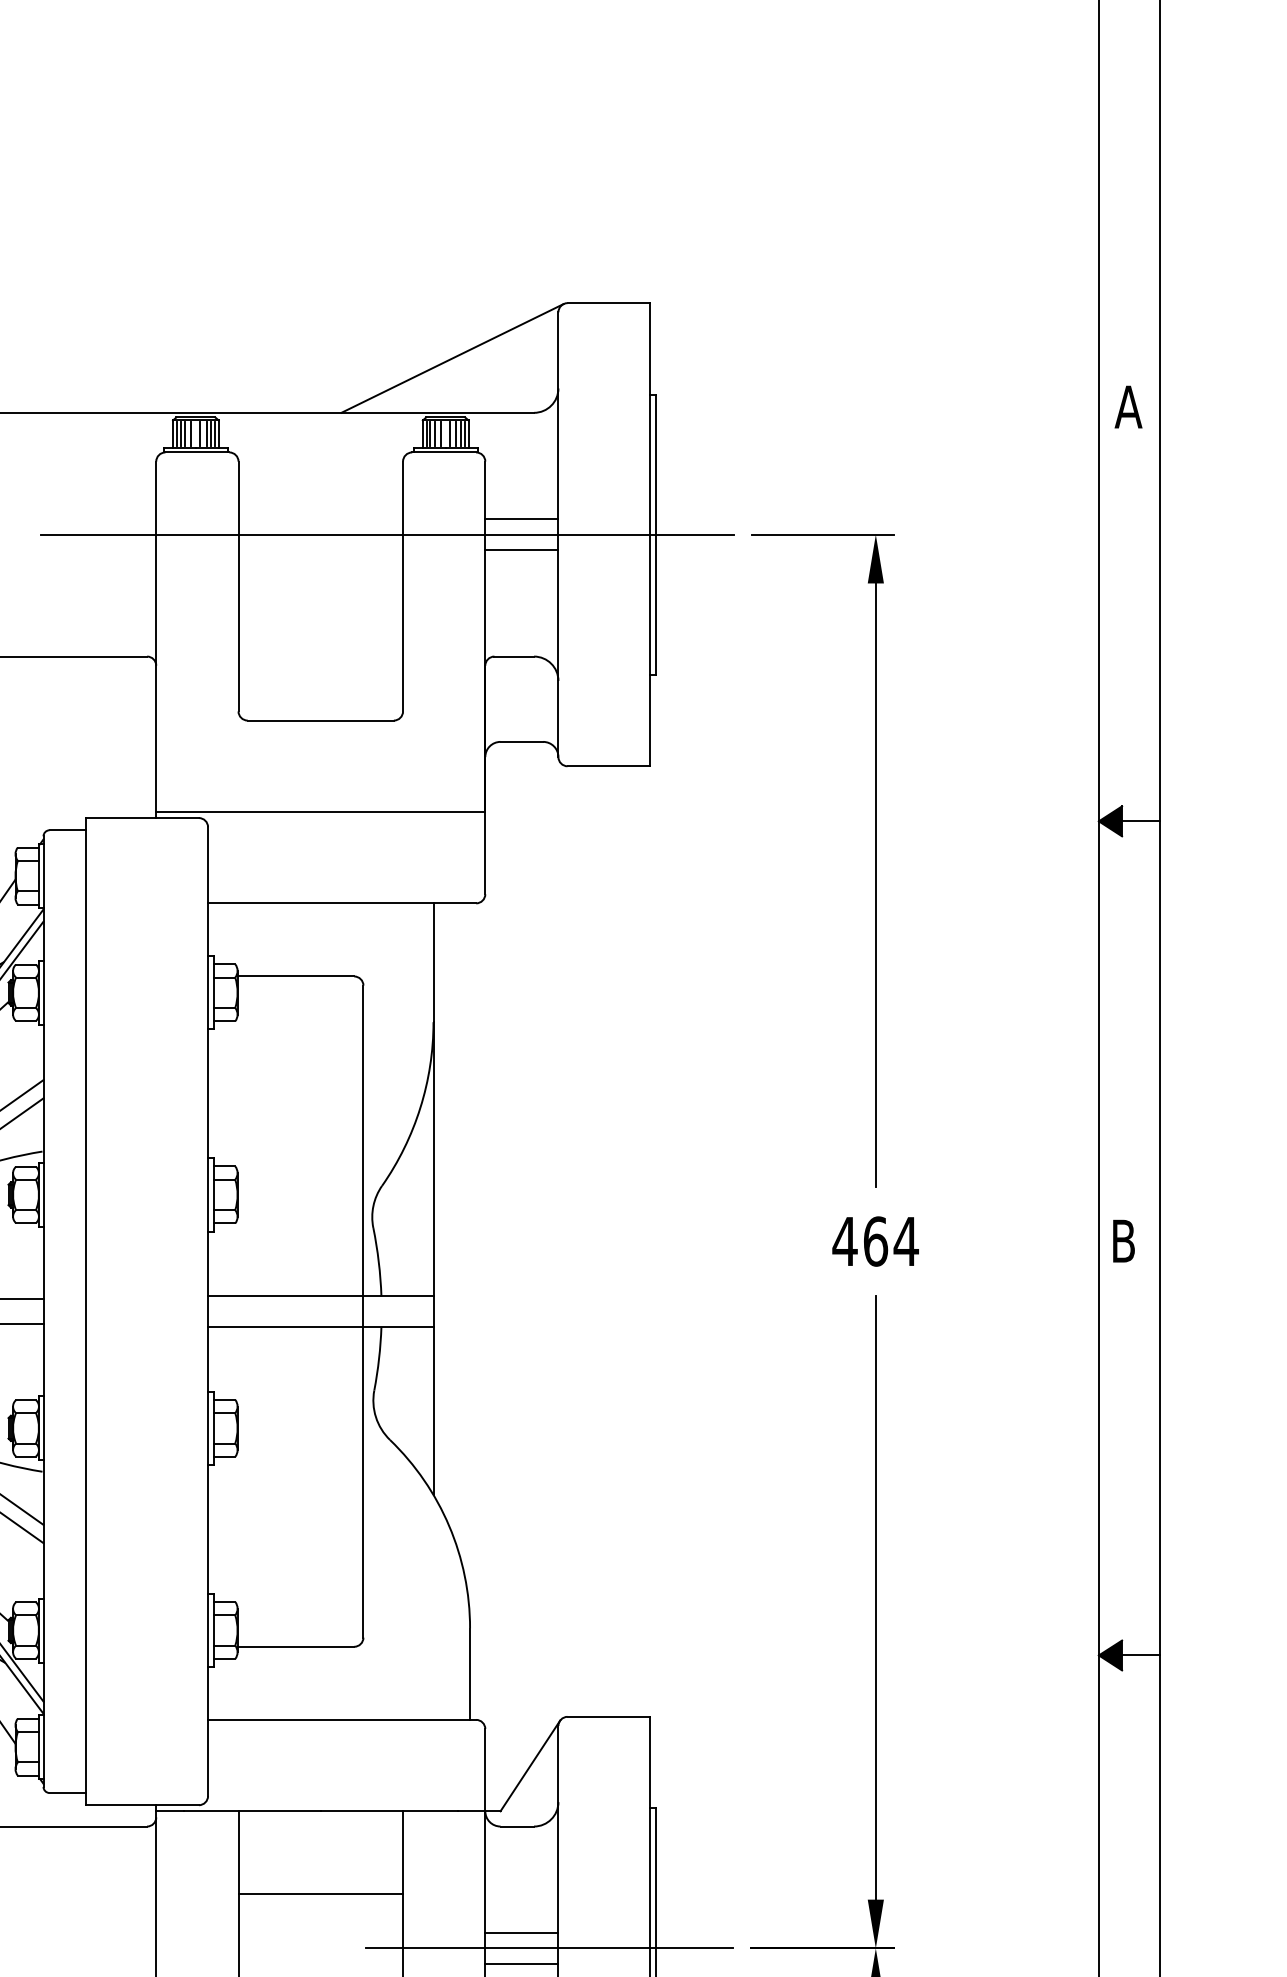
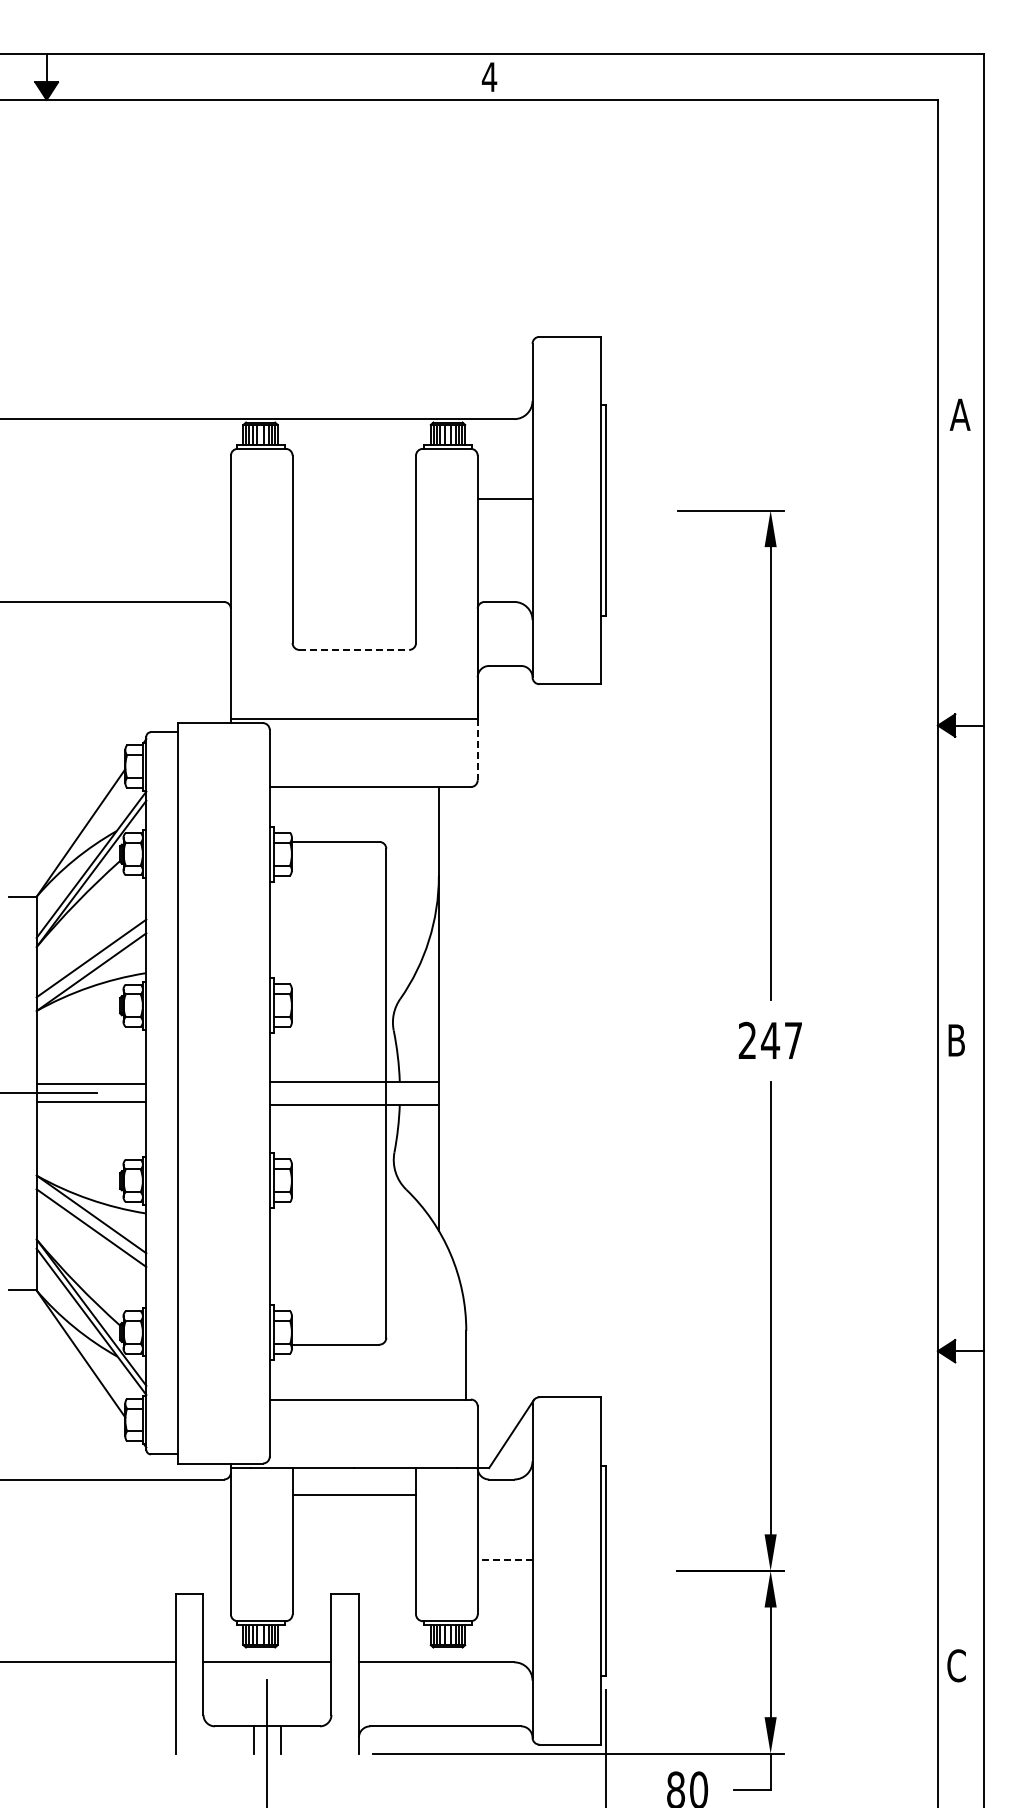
line: (451, 358) -> (452, 378), removed
line: (387, 534) -> (404, 510), removed
line: (521, 549) -> (504, 521), removed
line: (321, 719) -> (354, 649), solid -> dashed
line: (485, 853) -> (477, 749), solid -> dashed
text: (875, 1241) -> (770, 1040), 464 -> 247
line: (321, 1893) -> (354, 1494), moved
line: (521, 1933) -> (504, 1559), solid -> dashed
line: (549, 1947) -> (525, 1570), removed
line: (521, 1963) -> (504, 1582), removed

